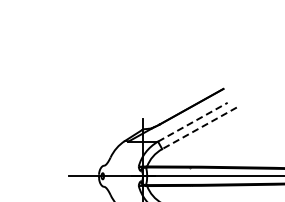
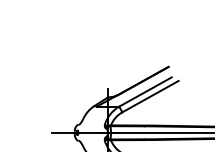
line: (192, 122) -> (145, 92), dashed -> solid
line: (199, 128) -> (150, 96), dashed -> solid

